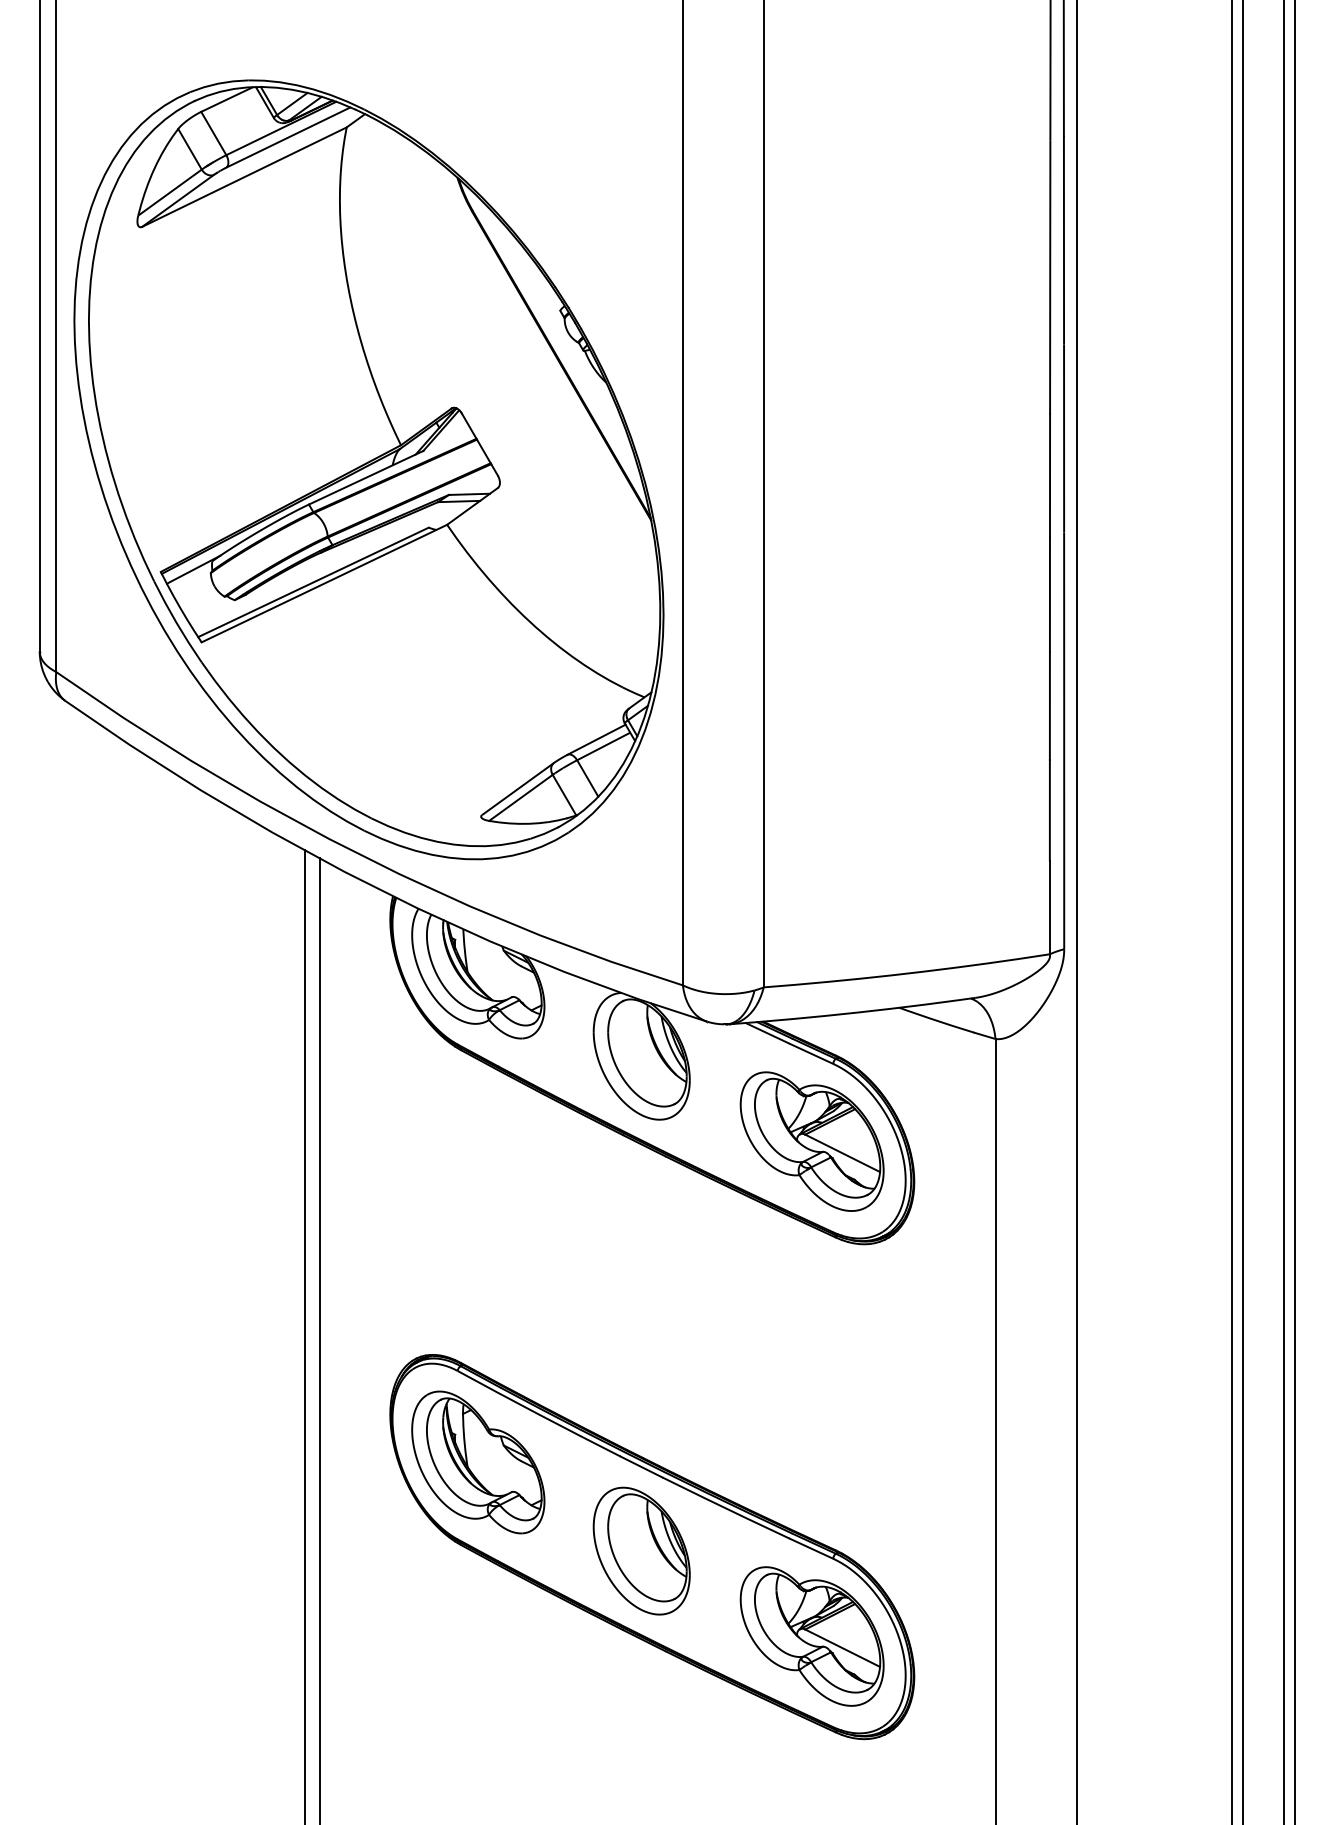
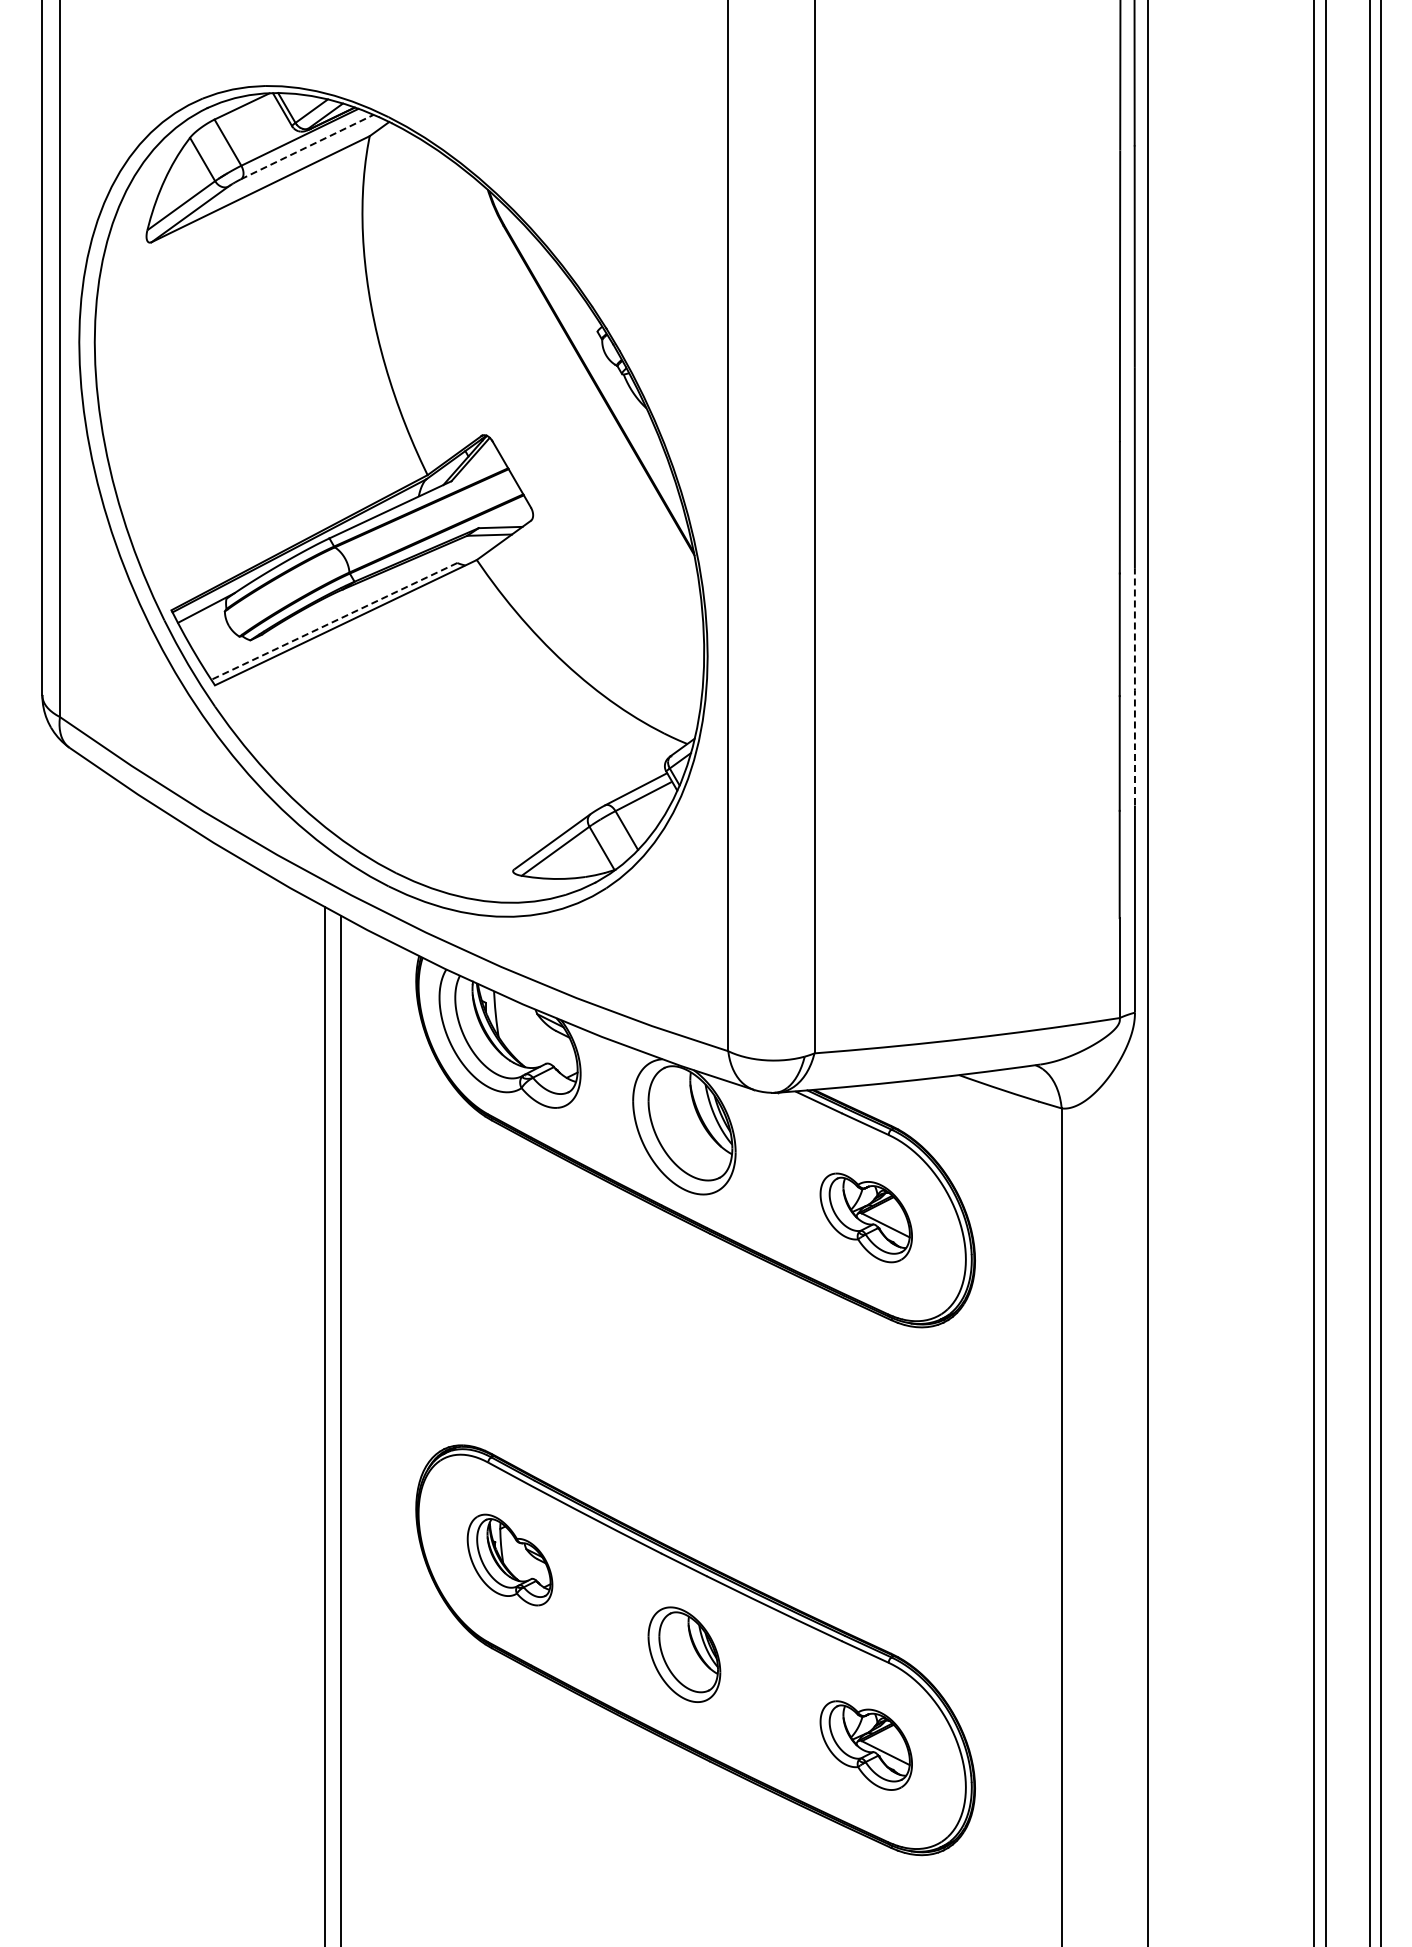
line: (288, 138) -> (307, 147), solid -> dashed
line: (312, 582) -> (333, 621), solid -> dashed
line: (1063, 644) -> (1134, 687), solid -> dashed
part: (812, 1141) -> (866, 1217), size x0.6
part: (477, 1461) -> (509, 1559), size x0.6
part: (641, 1551) -> (684, 1654), size x0.7
part: (812, 1636) -> (866, 1745), size x0.6

